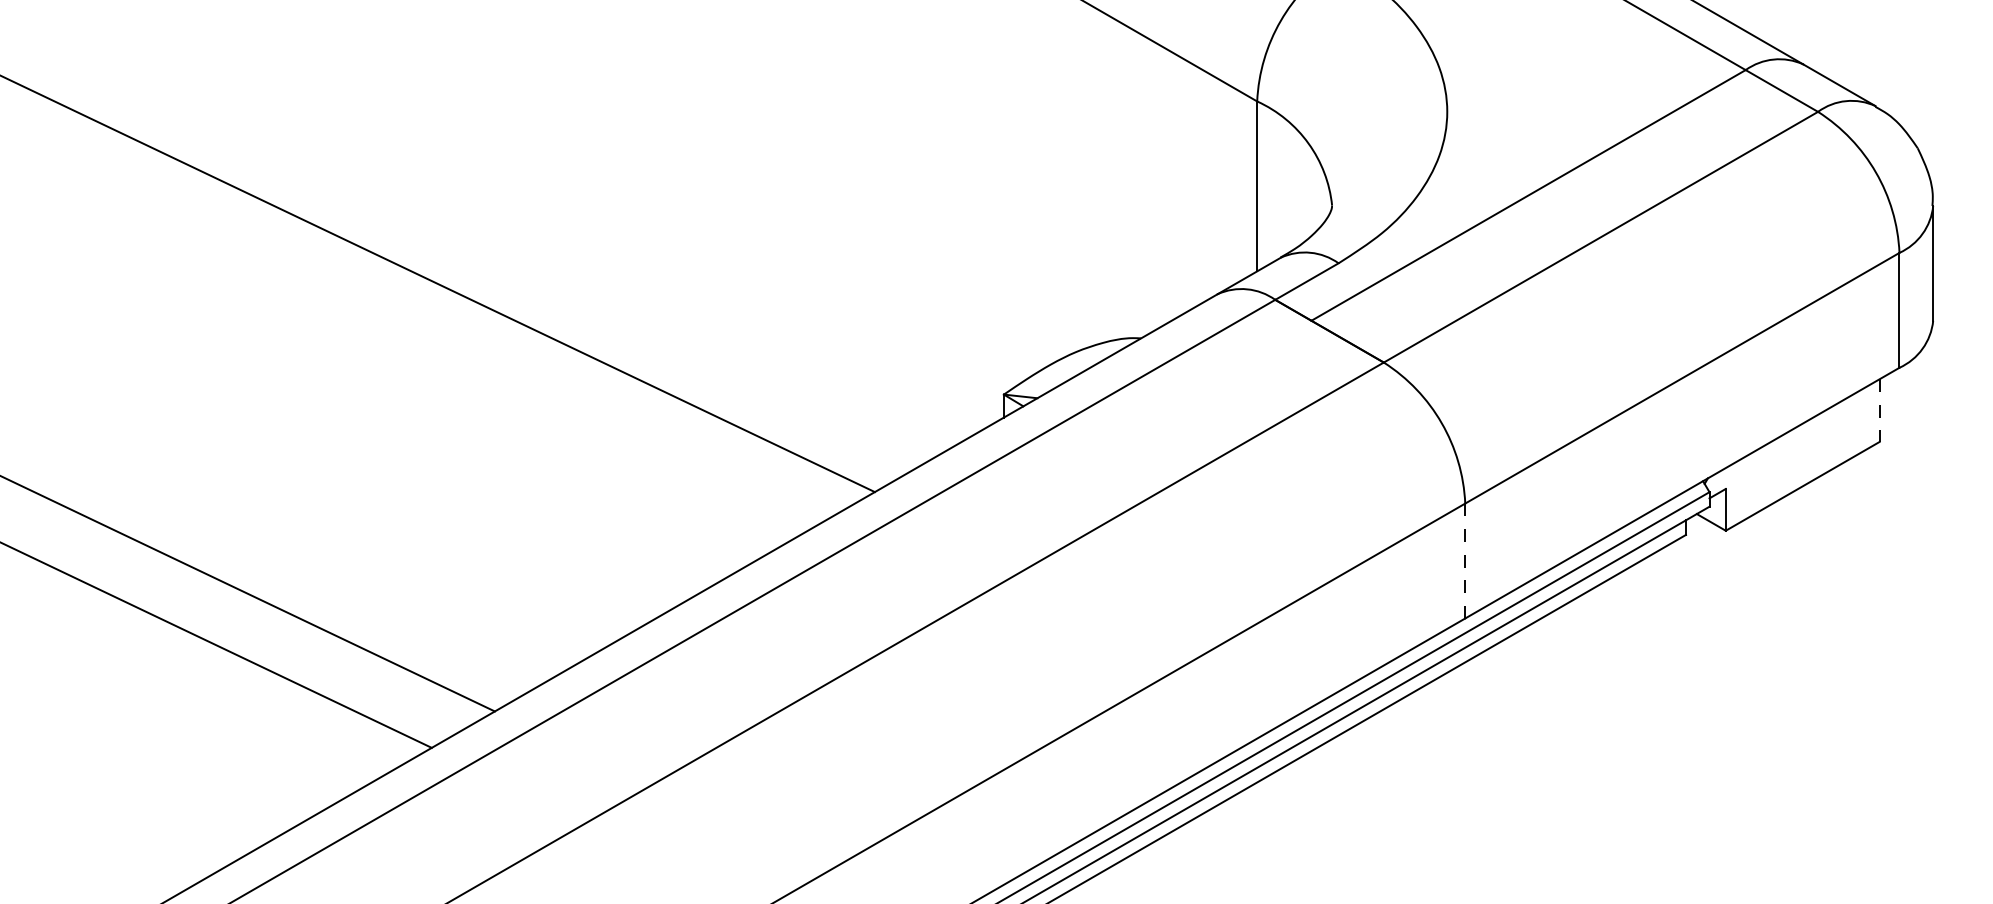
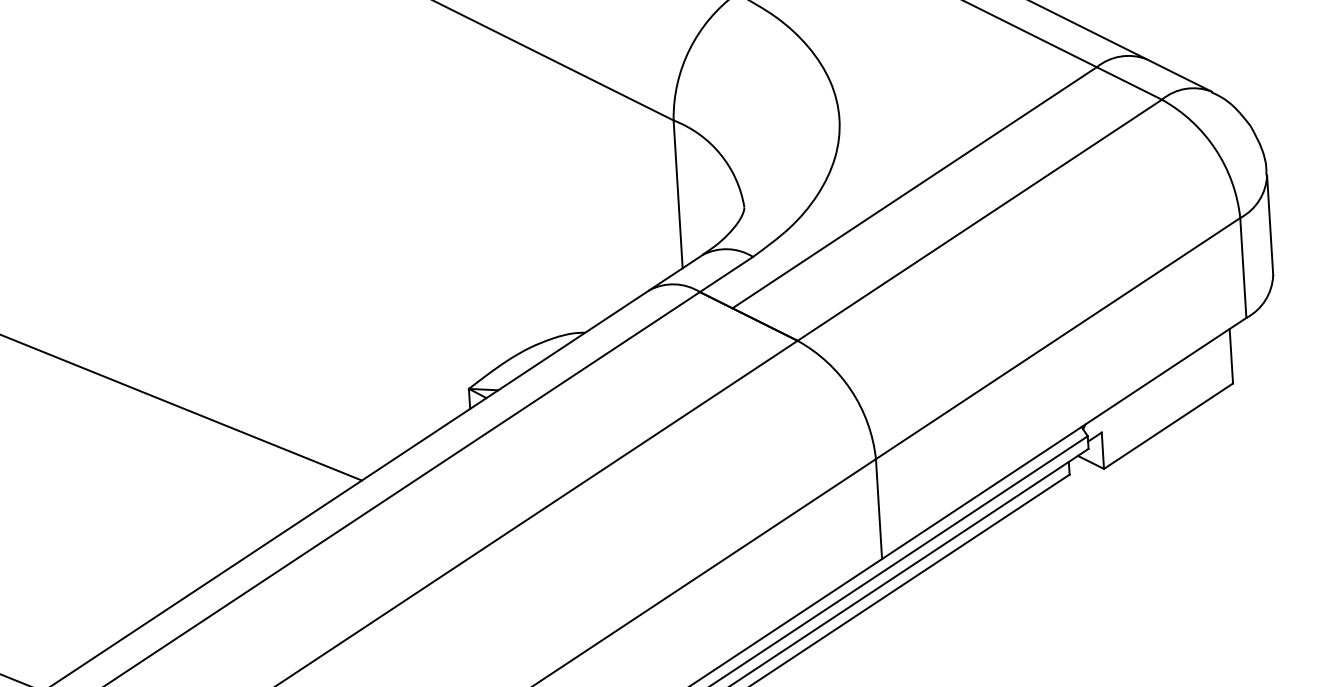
line: (1879, 411) -> (1231, 357), dashed -> solid
line: (1465, 561) -> (879, 509), dashed -> solid

